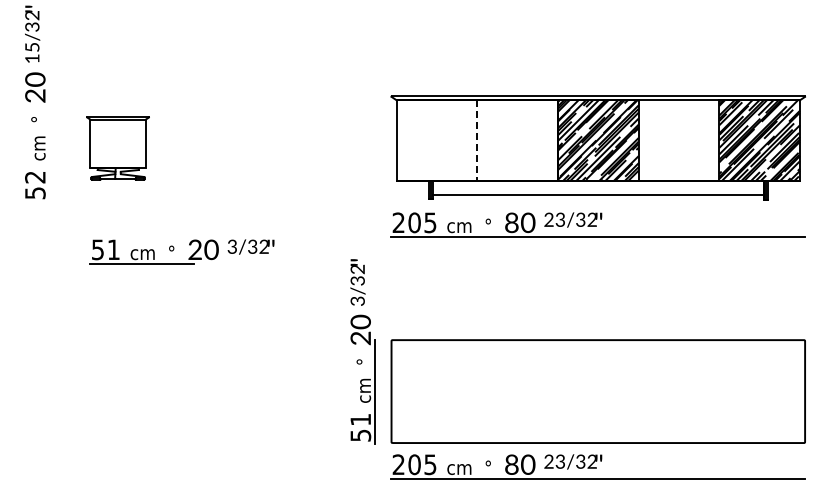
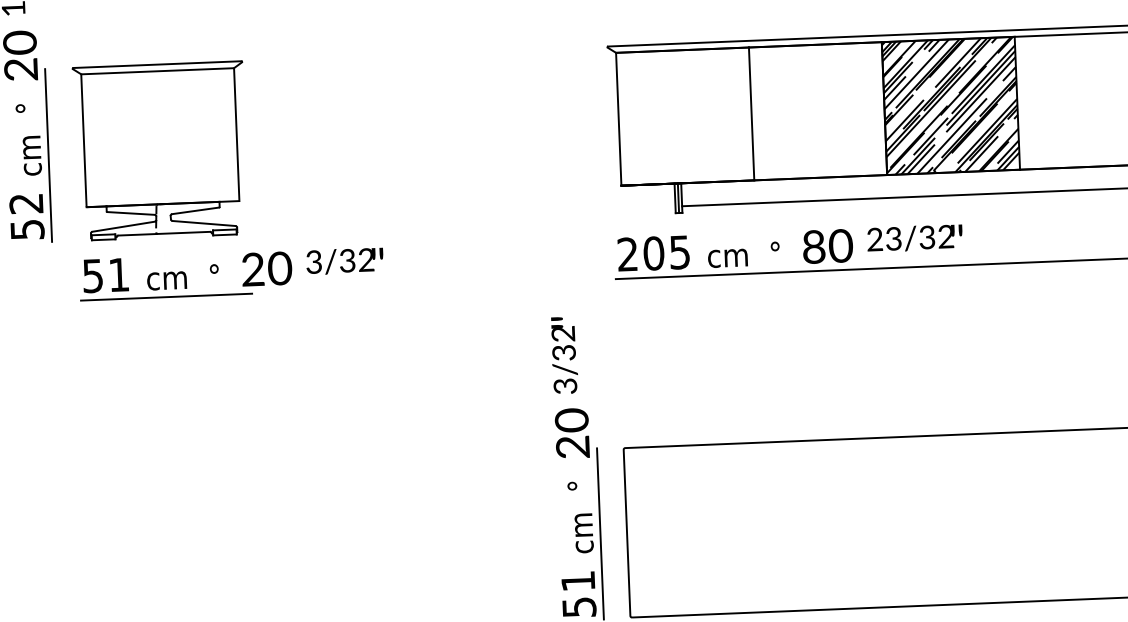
line: (477, 141) -> (752, 115), dashed -> solid
line: (49, 148) -> (47, 155), added
part: (117, 148) -> (159, 150), size x1.67
part: (174, 249) -> (218, 270), moved

